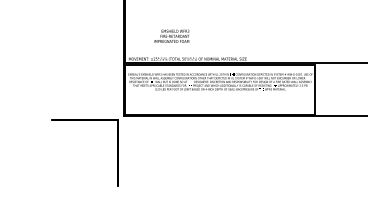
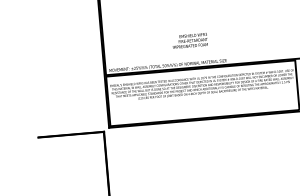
text: (171, 35) -> (189, 40), moved

